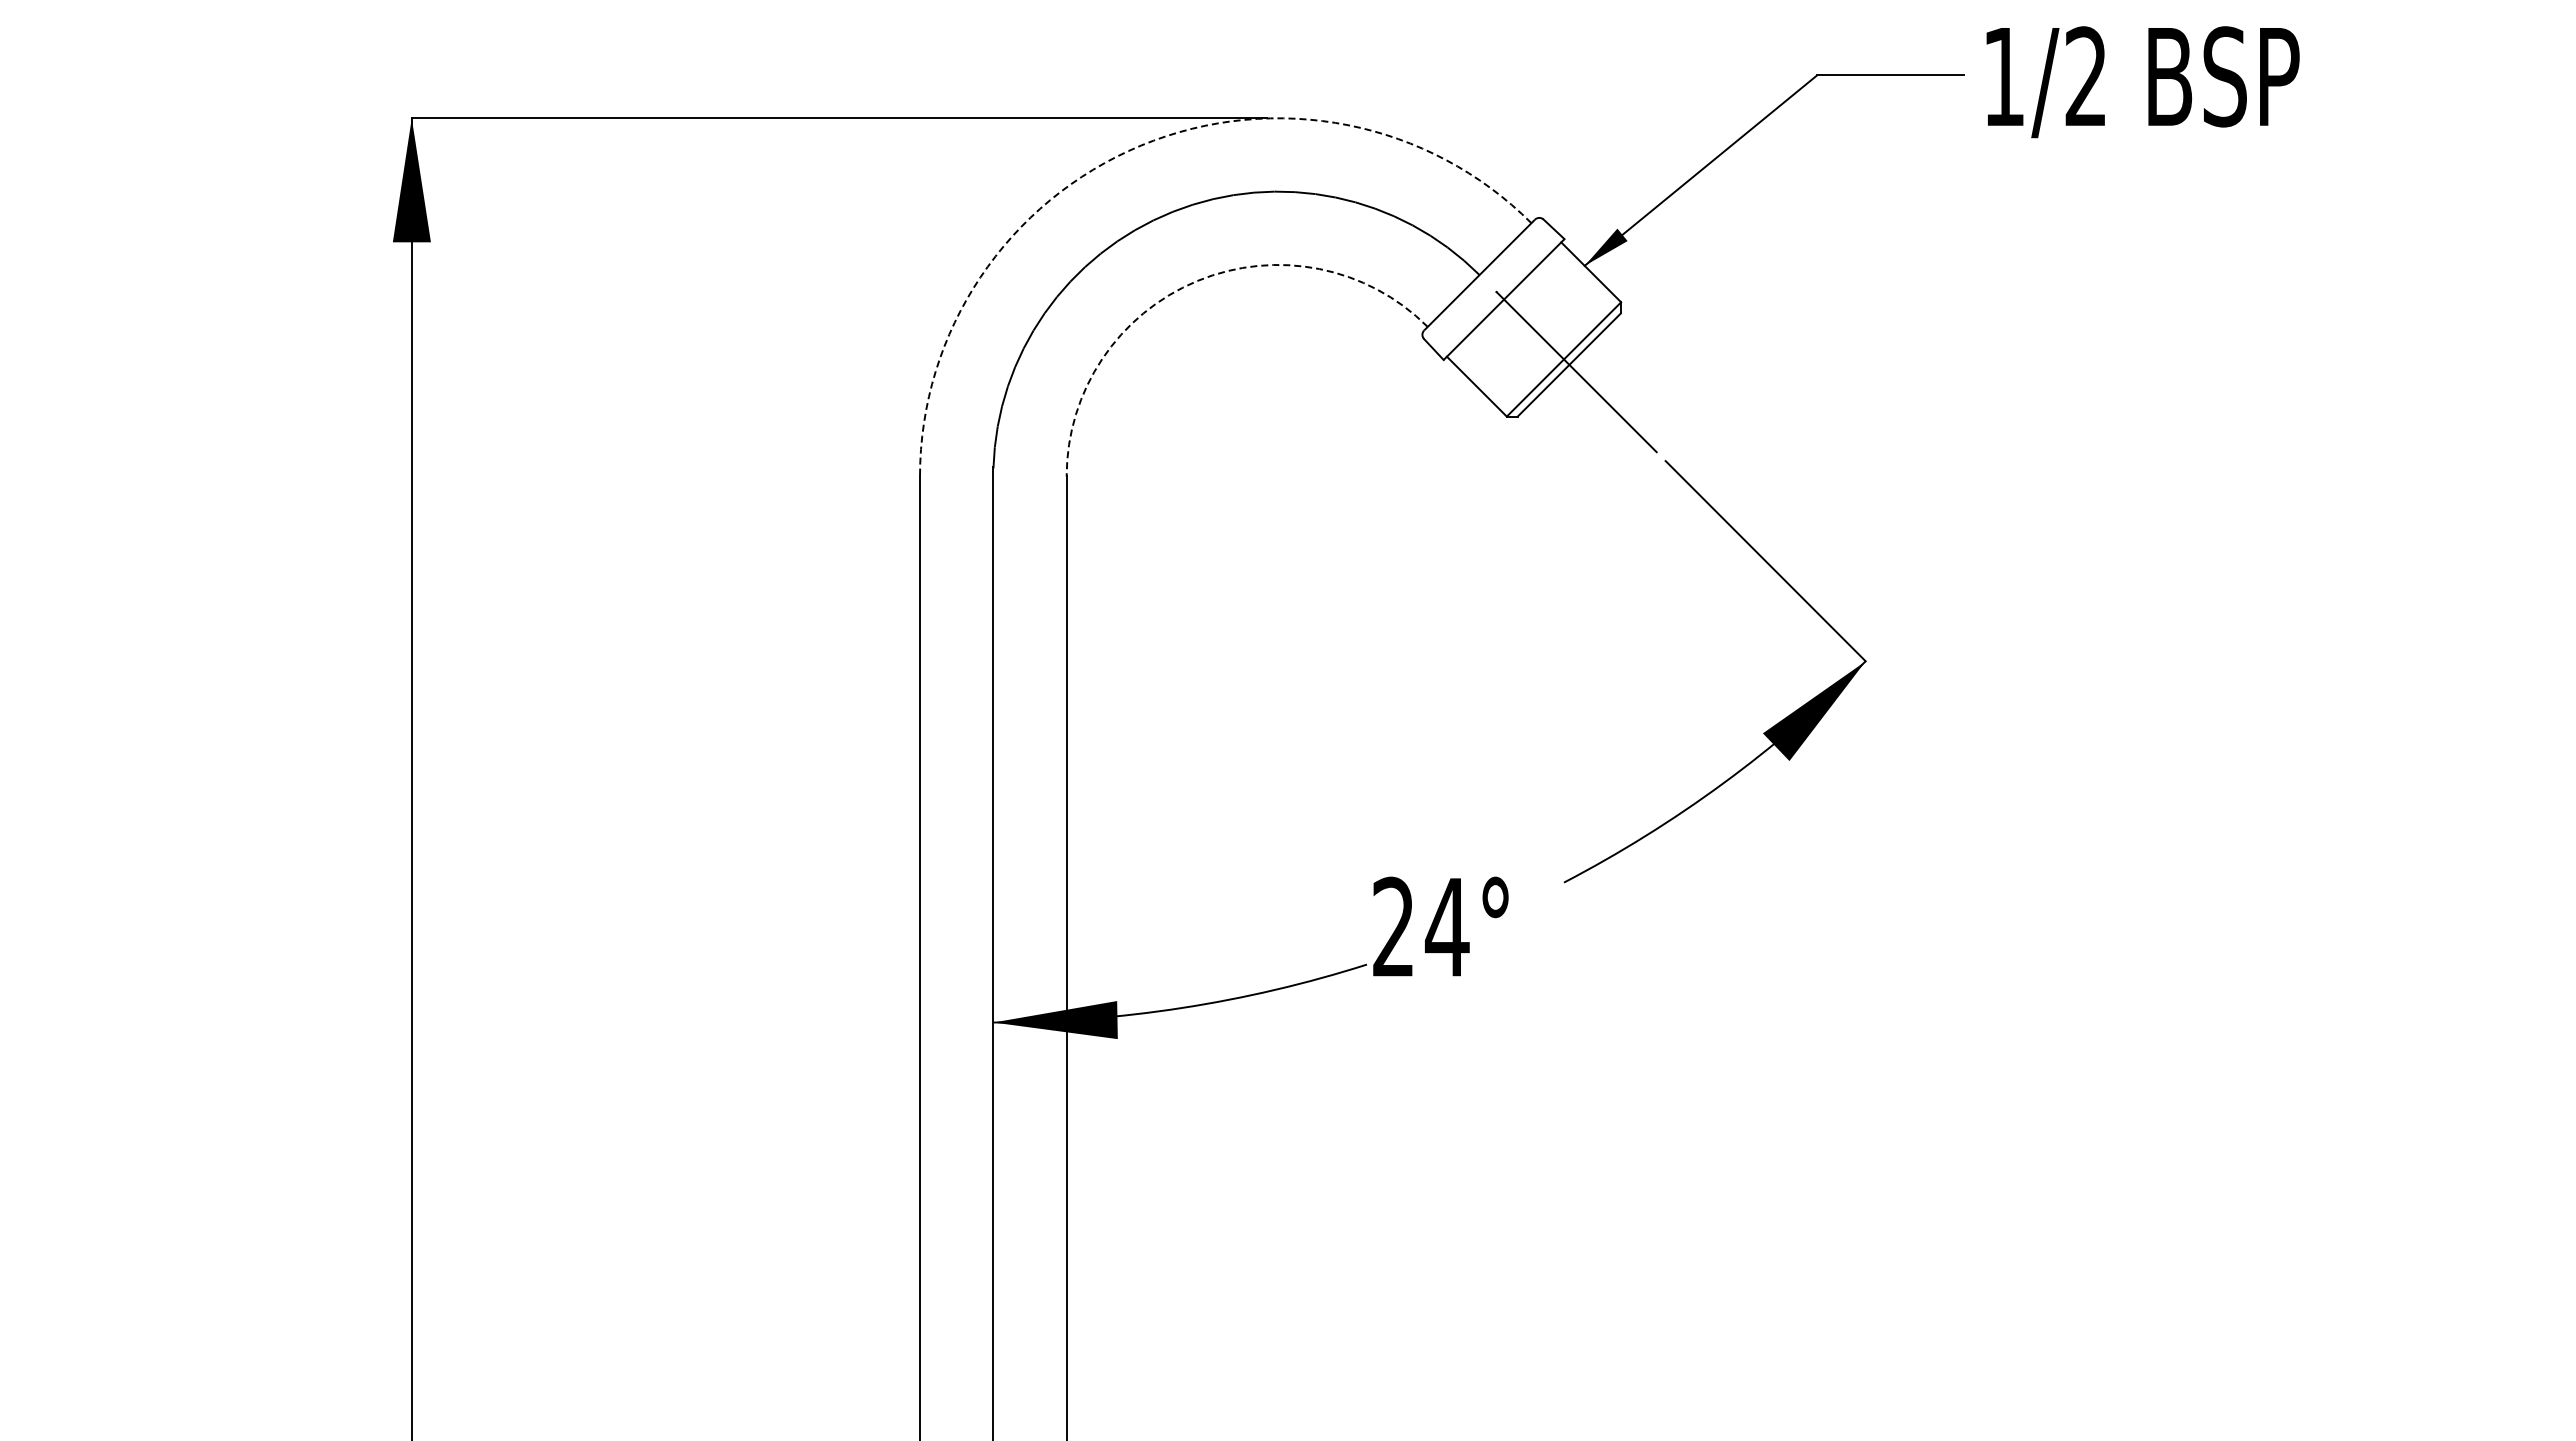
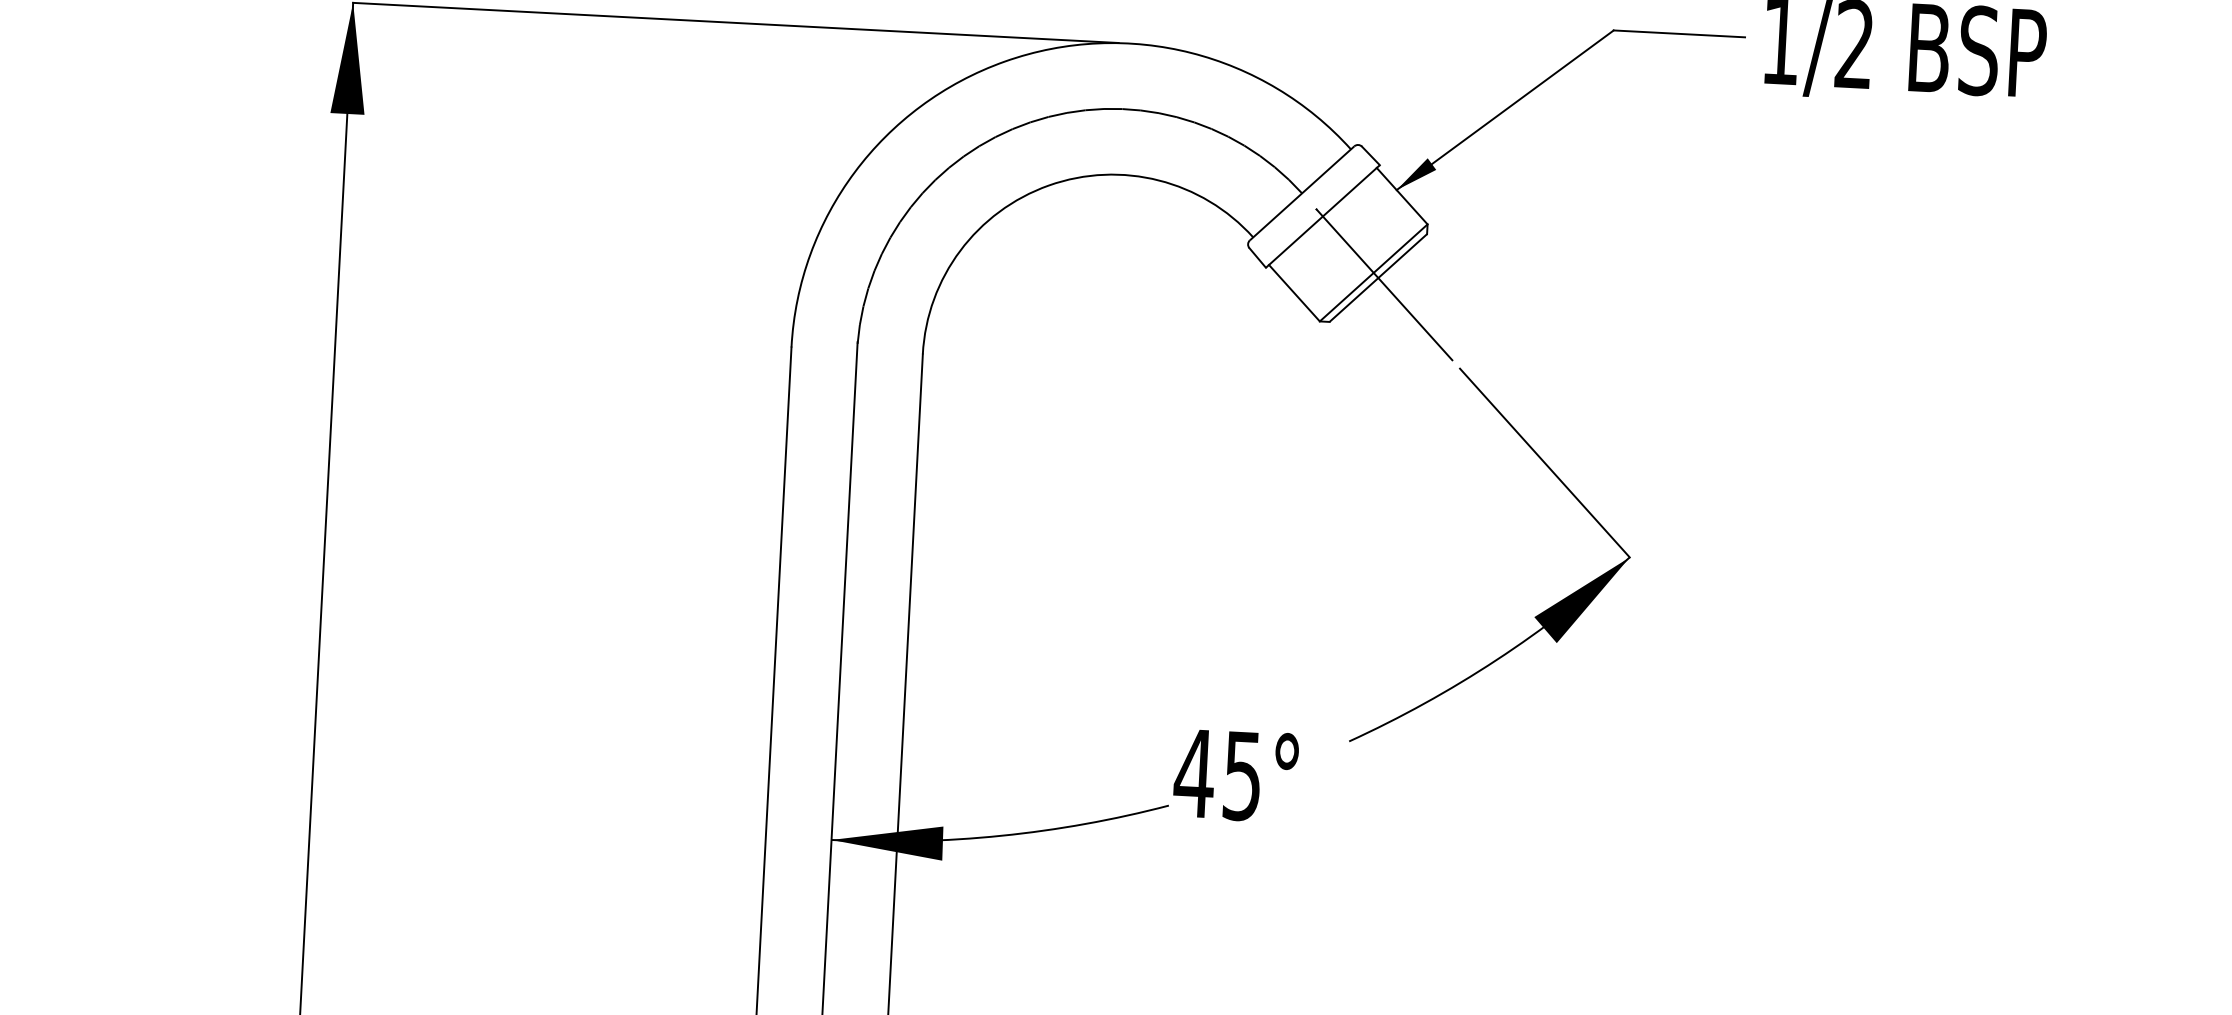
arc: (1141, 145) -> (1005, 61), dashed -> solid
arc: (1197, 281) -> (1049, 185), dashed -> solid
text: (1420, 926) -> (1218, 774), 24° -> 45°

